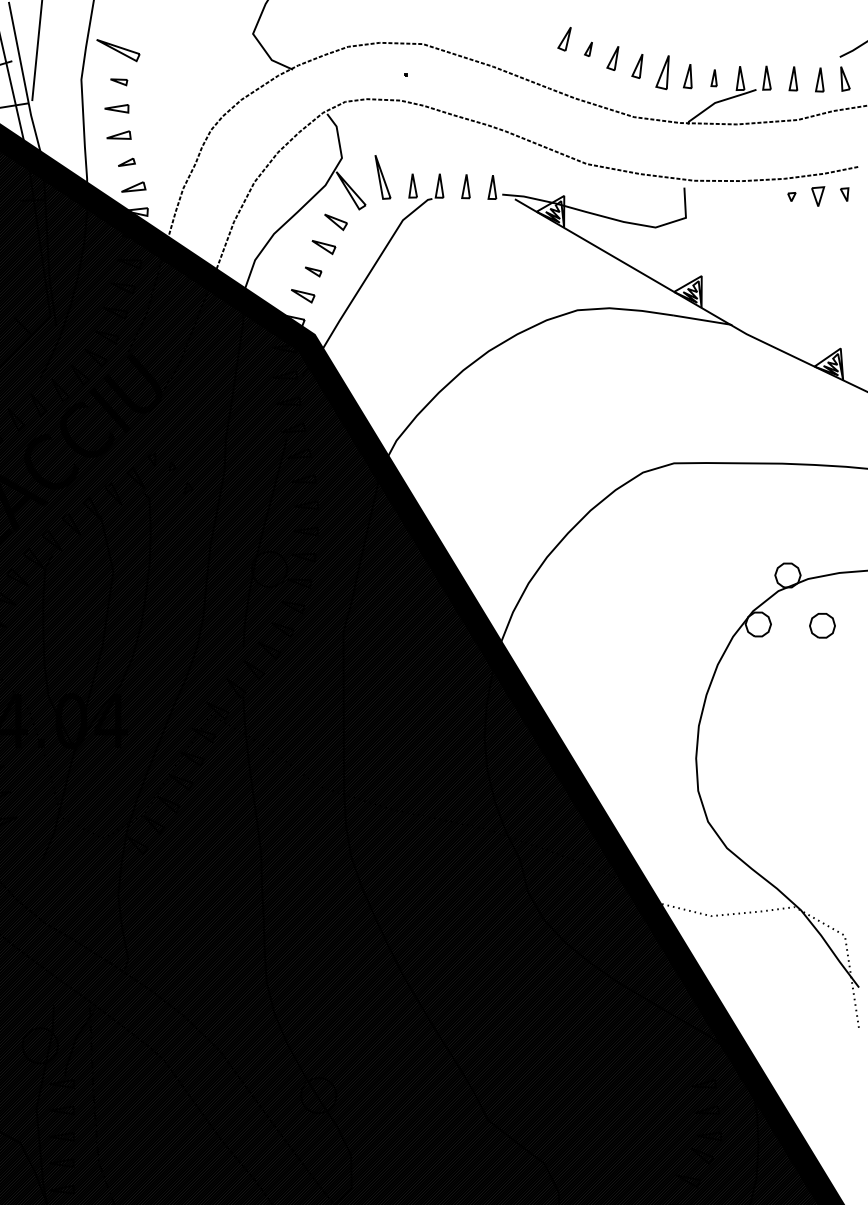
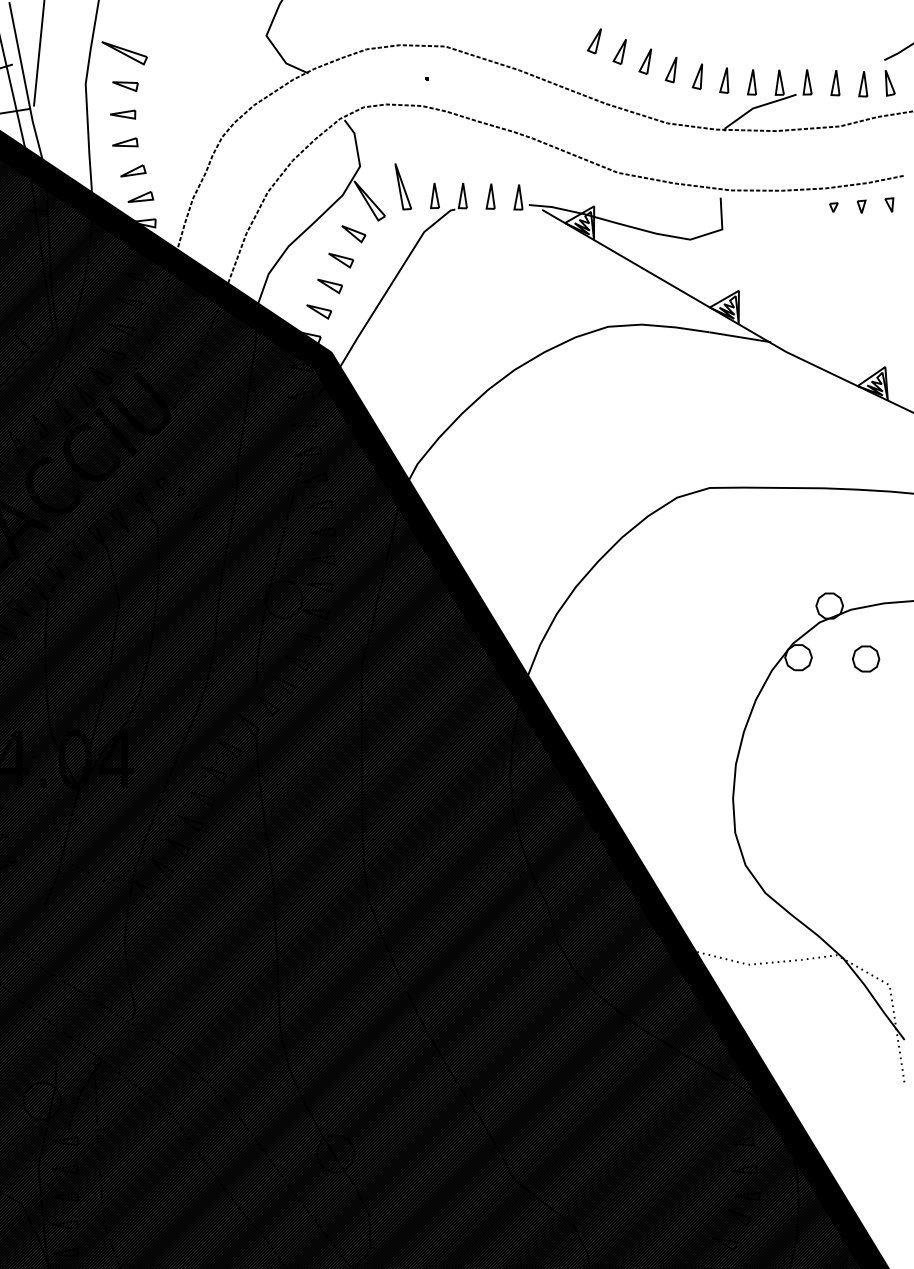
part: (588, 49) -> (619, 52), size x1.67
part: (661, 72) -> (696, 76), size x0.71
part: (713, 77) -> (751, 81), size x1.43
part: (118, 82) -> (124, 86), size x1.43
part: (126, 162) -> (133, 171), size x1.43
part: (818, 195) -> (861, 205), size x0.62
part: (313, 271) -> (330, 285), size x1.43

